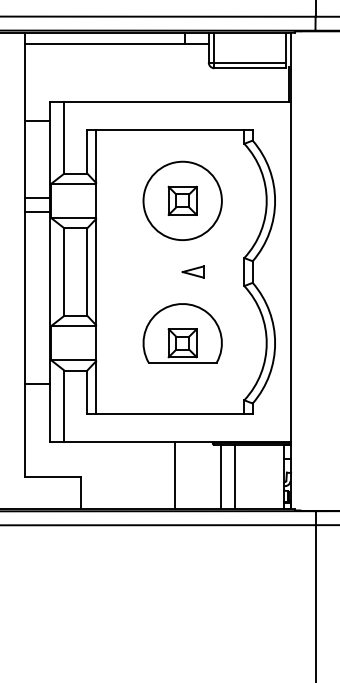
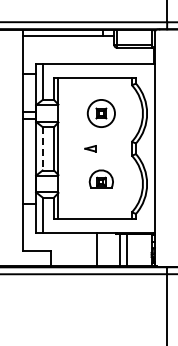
part: (183, 200) -> (101, 113), size x0.7
line: (63, 271) -> (42, 148), solid -> dashed
part: (193, 271) -> (90, 148), moved
part: (183, 332) -> (101, 178), size x0.6

